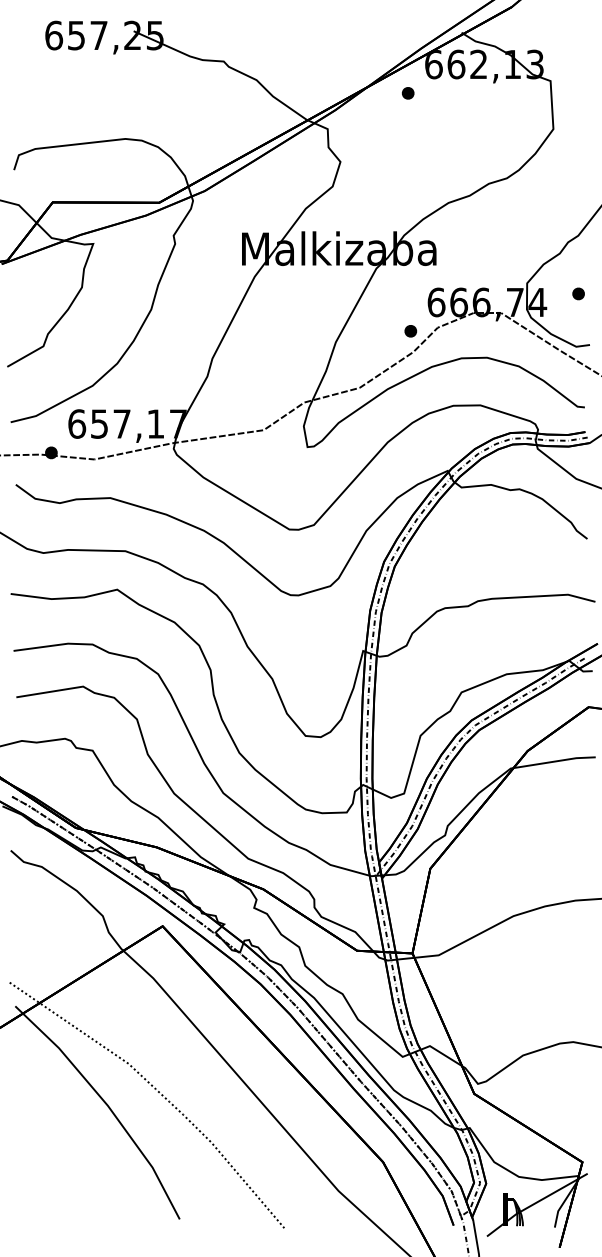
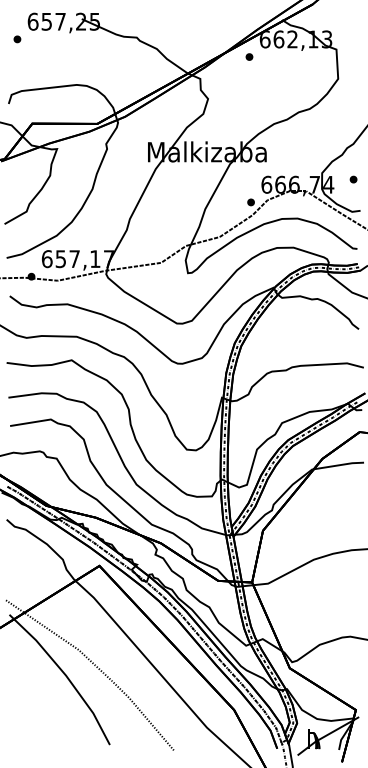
part: (28, 64) -> (17, 39), added

